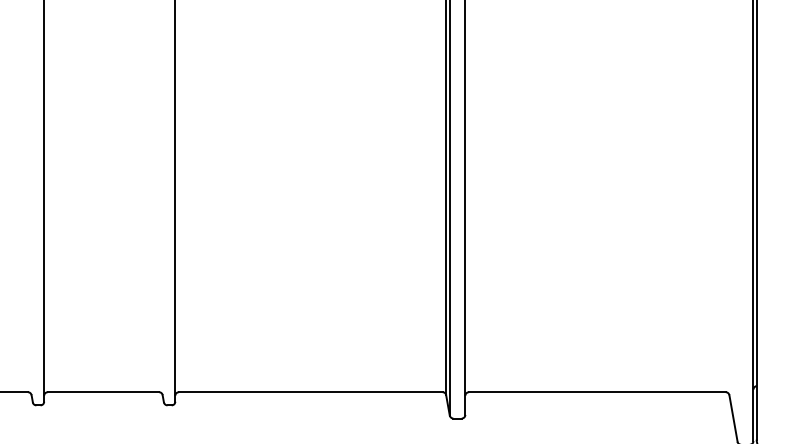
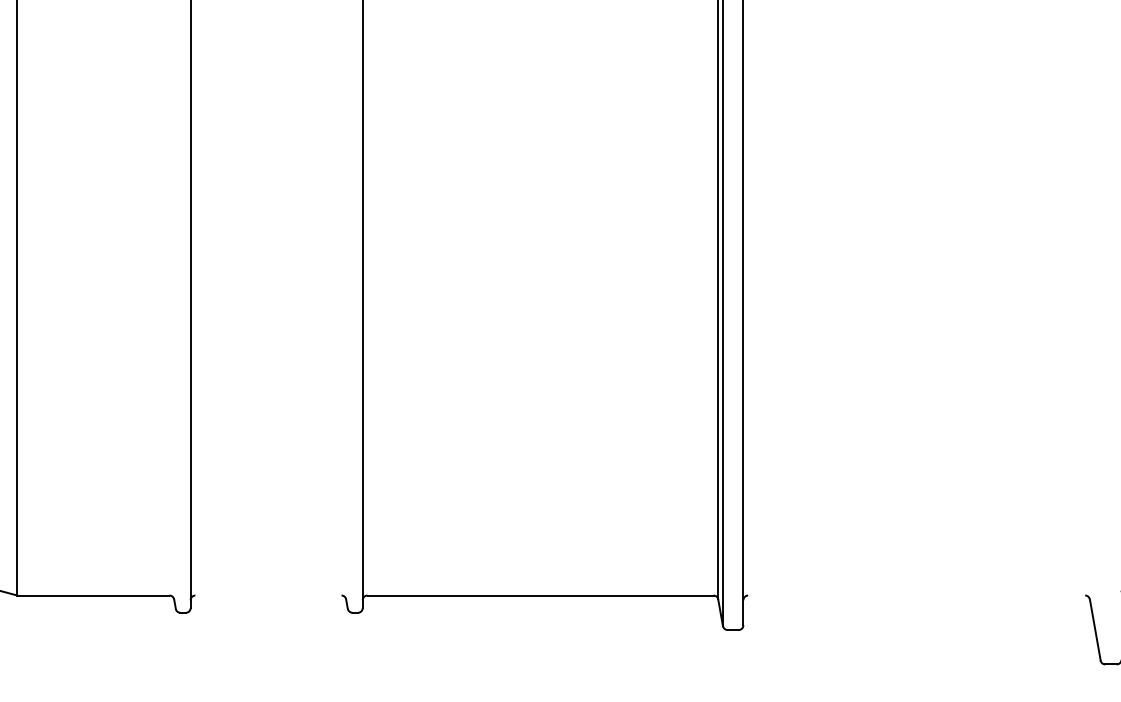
line: (103, 392) -> (268, 595), removed
line: (597, 392) -> (916, 595), removed

